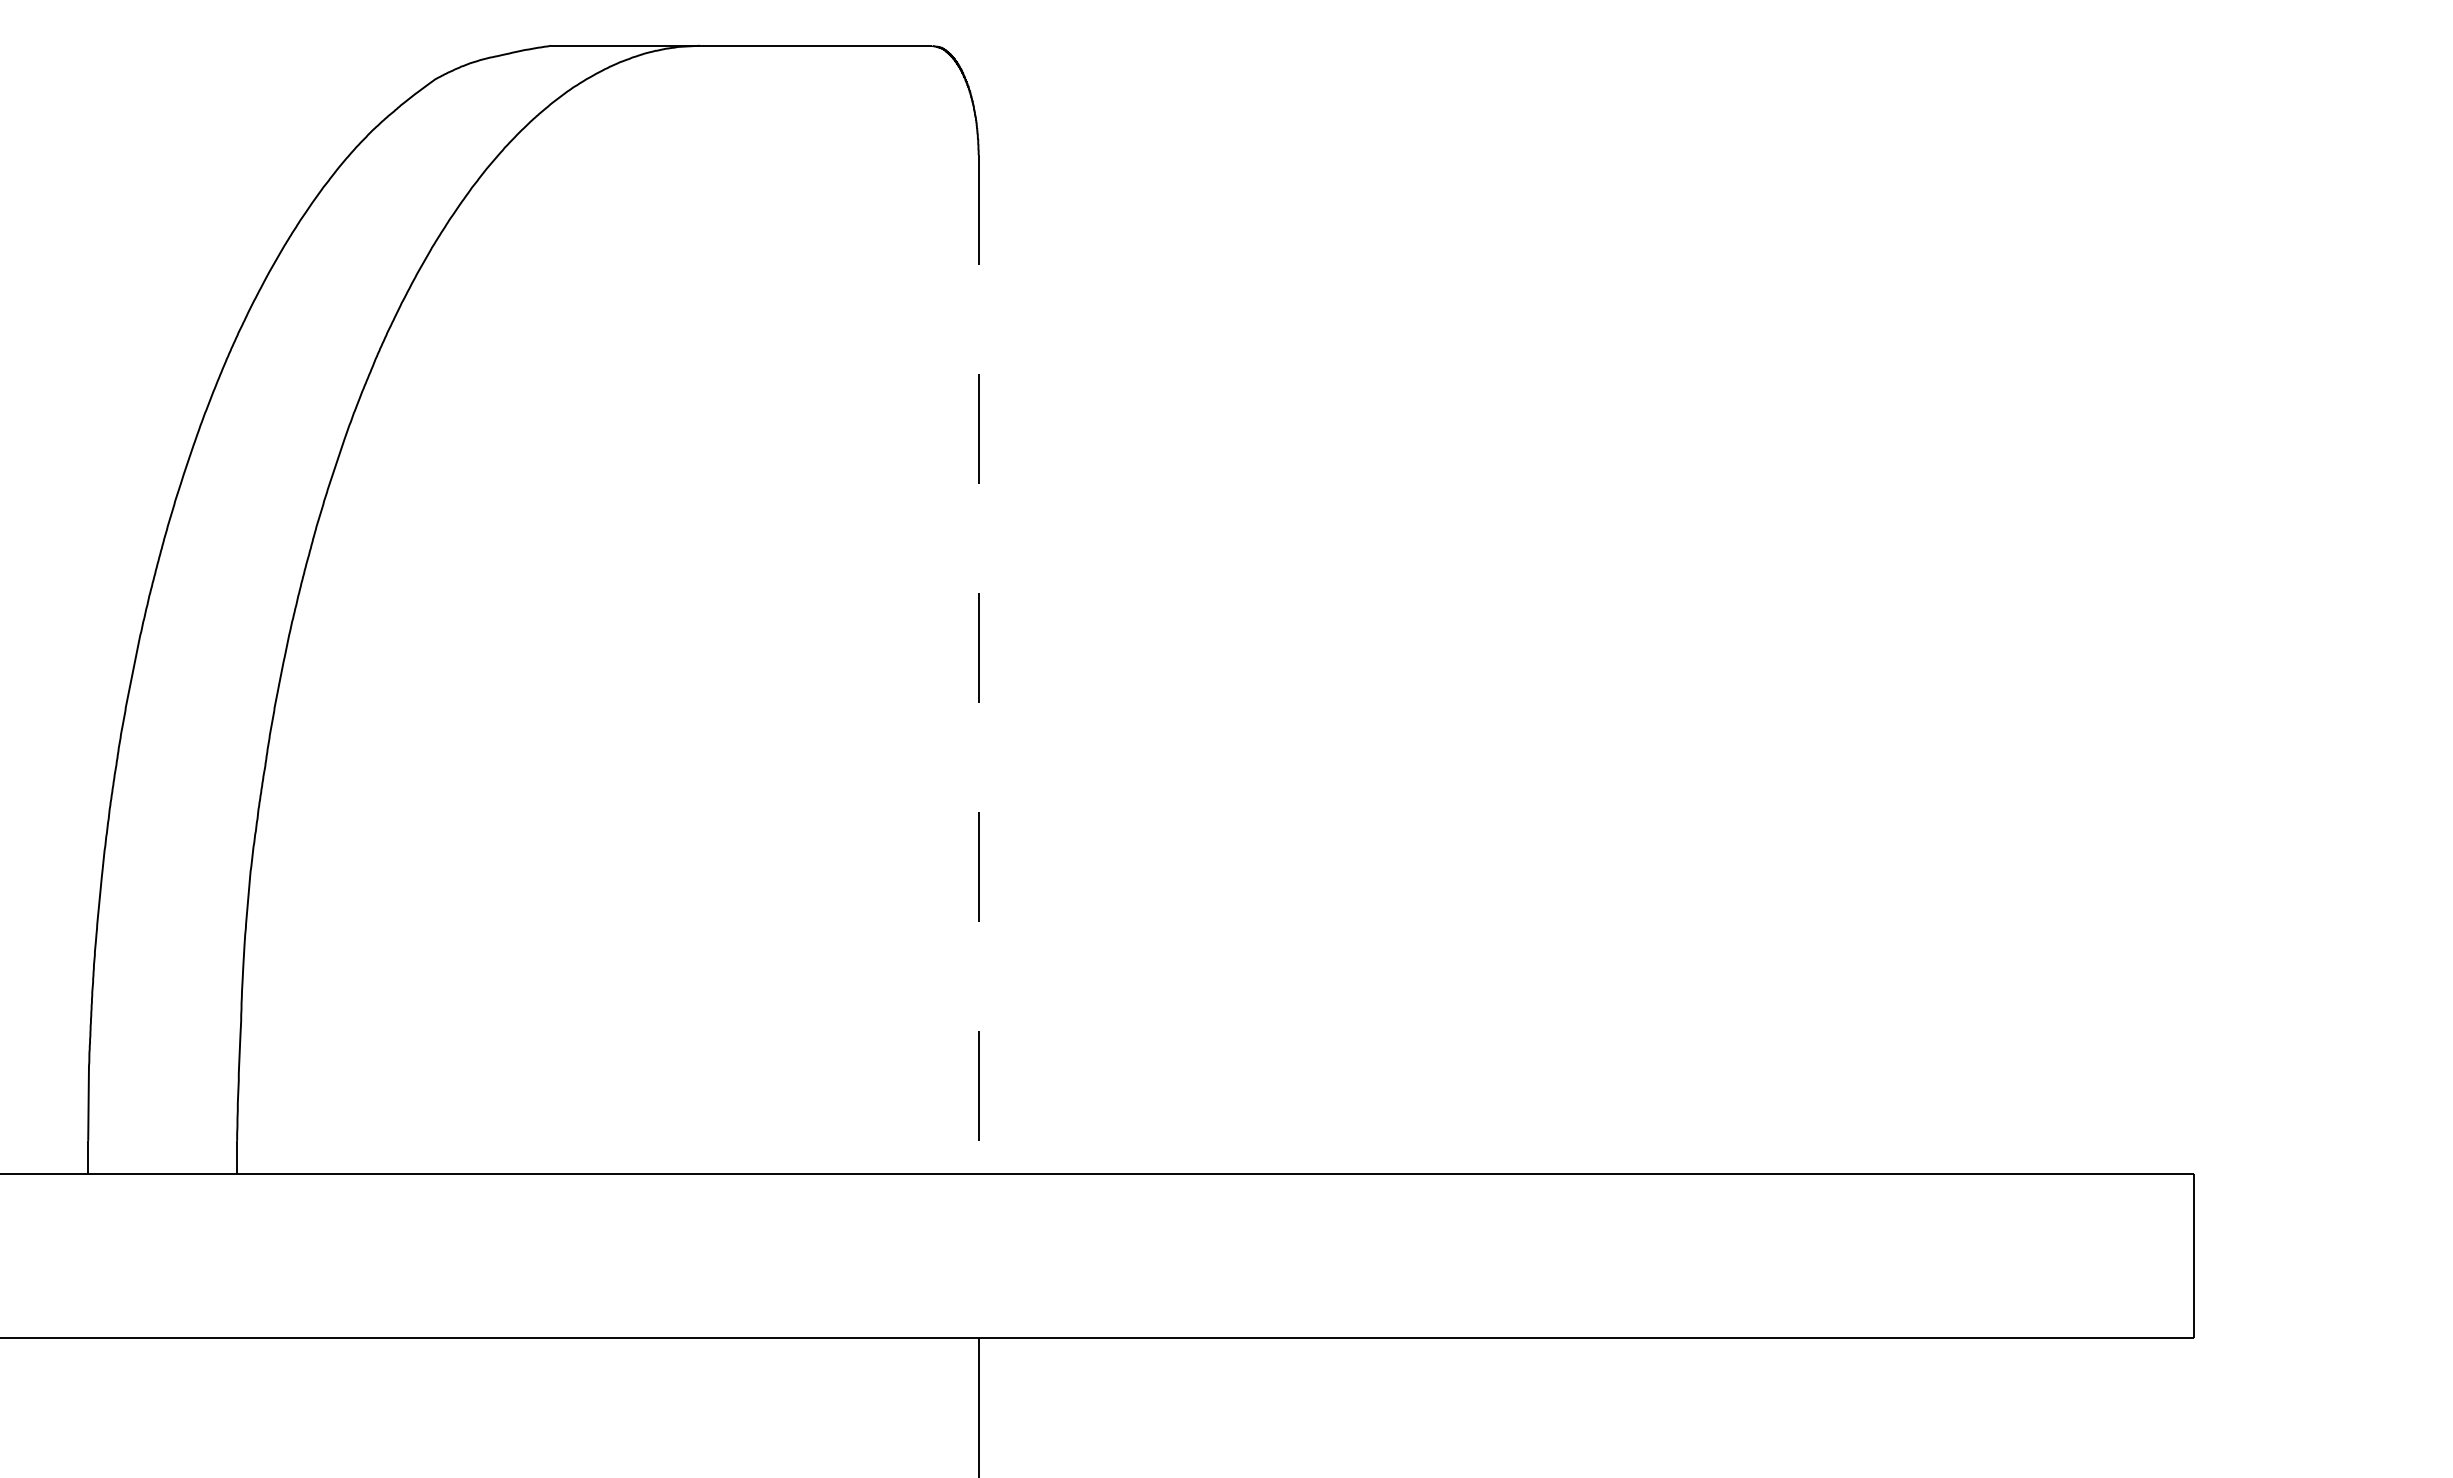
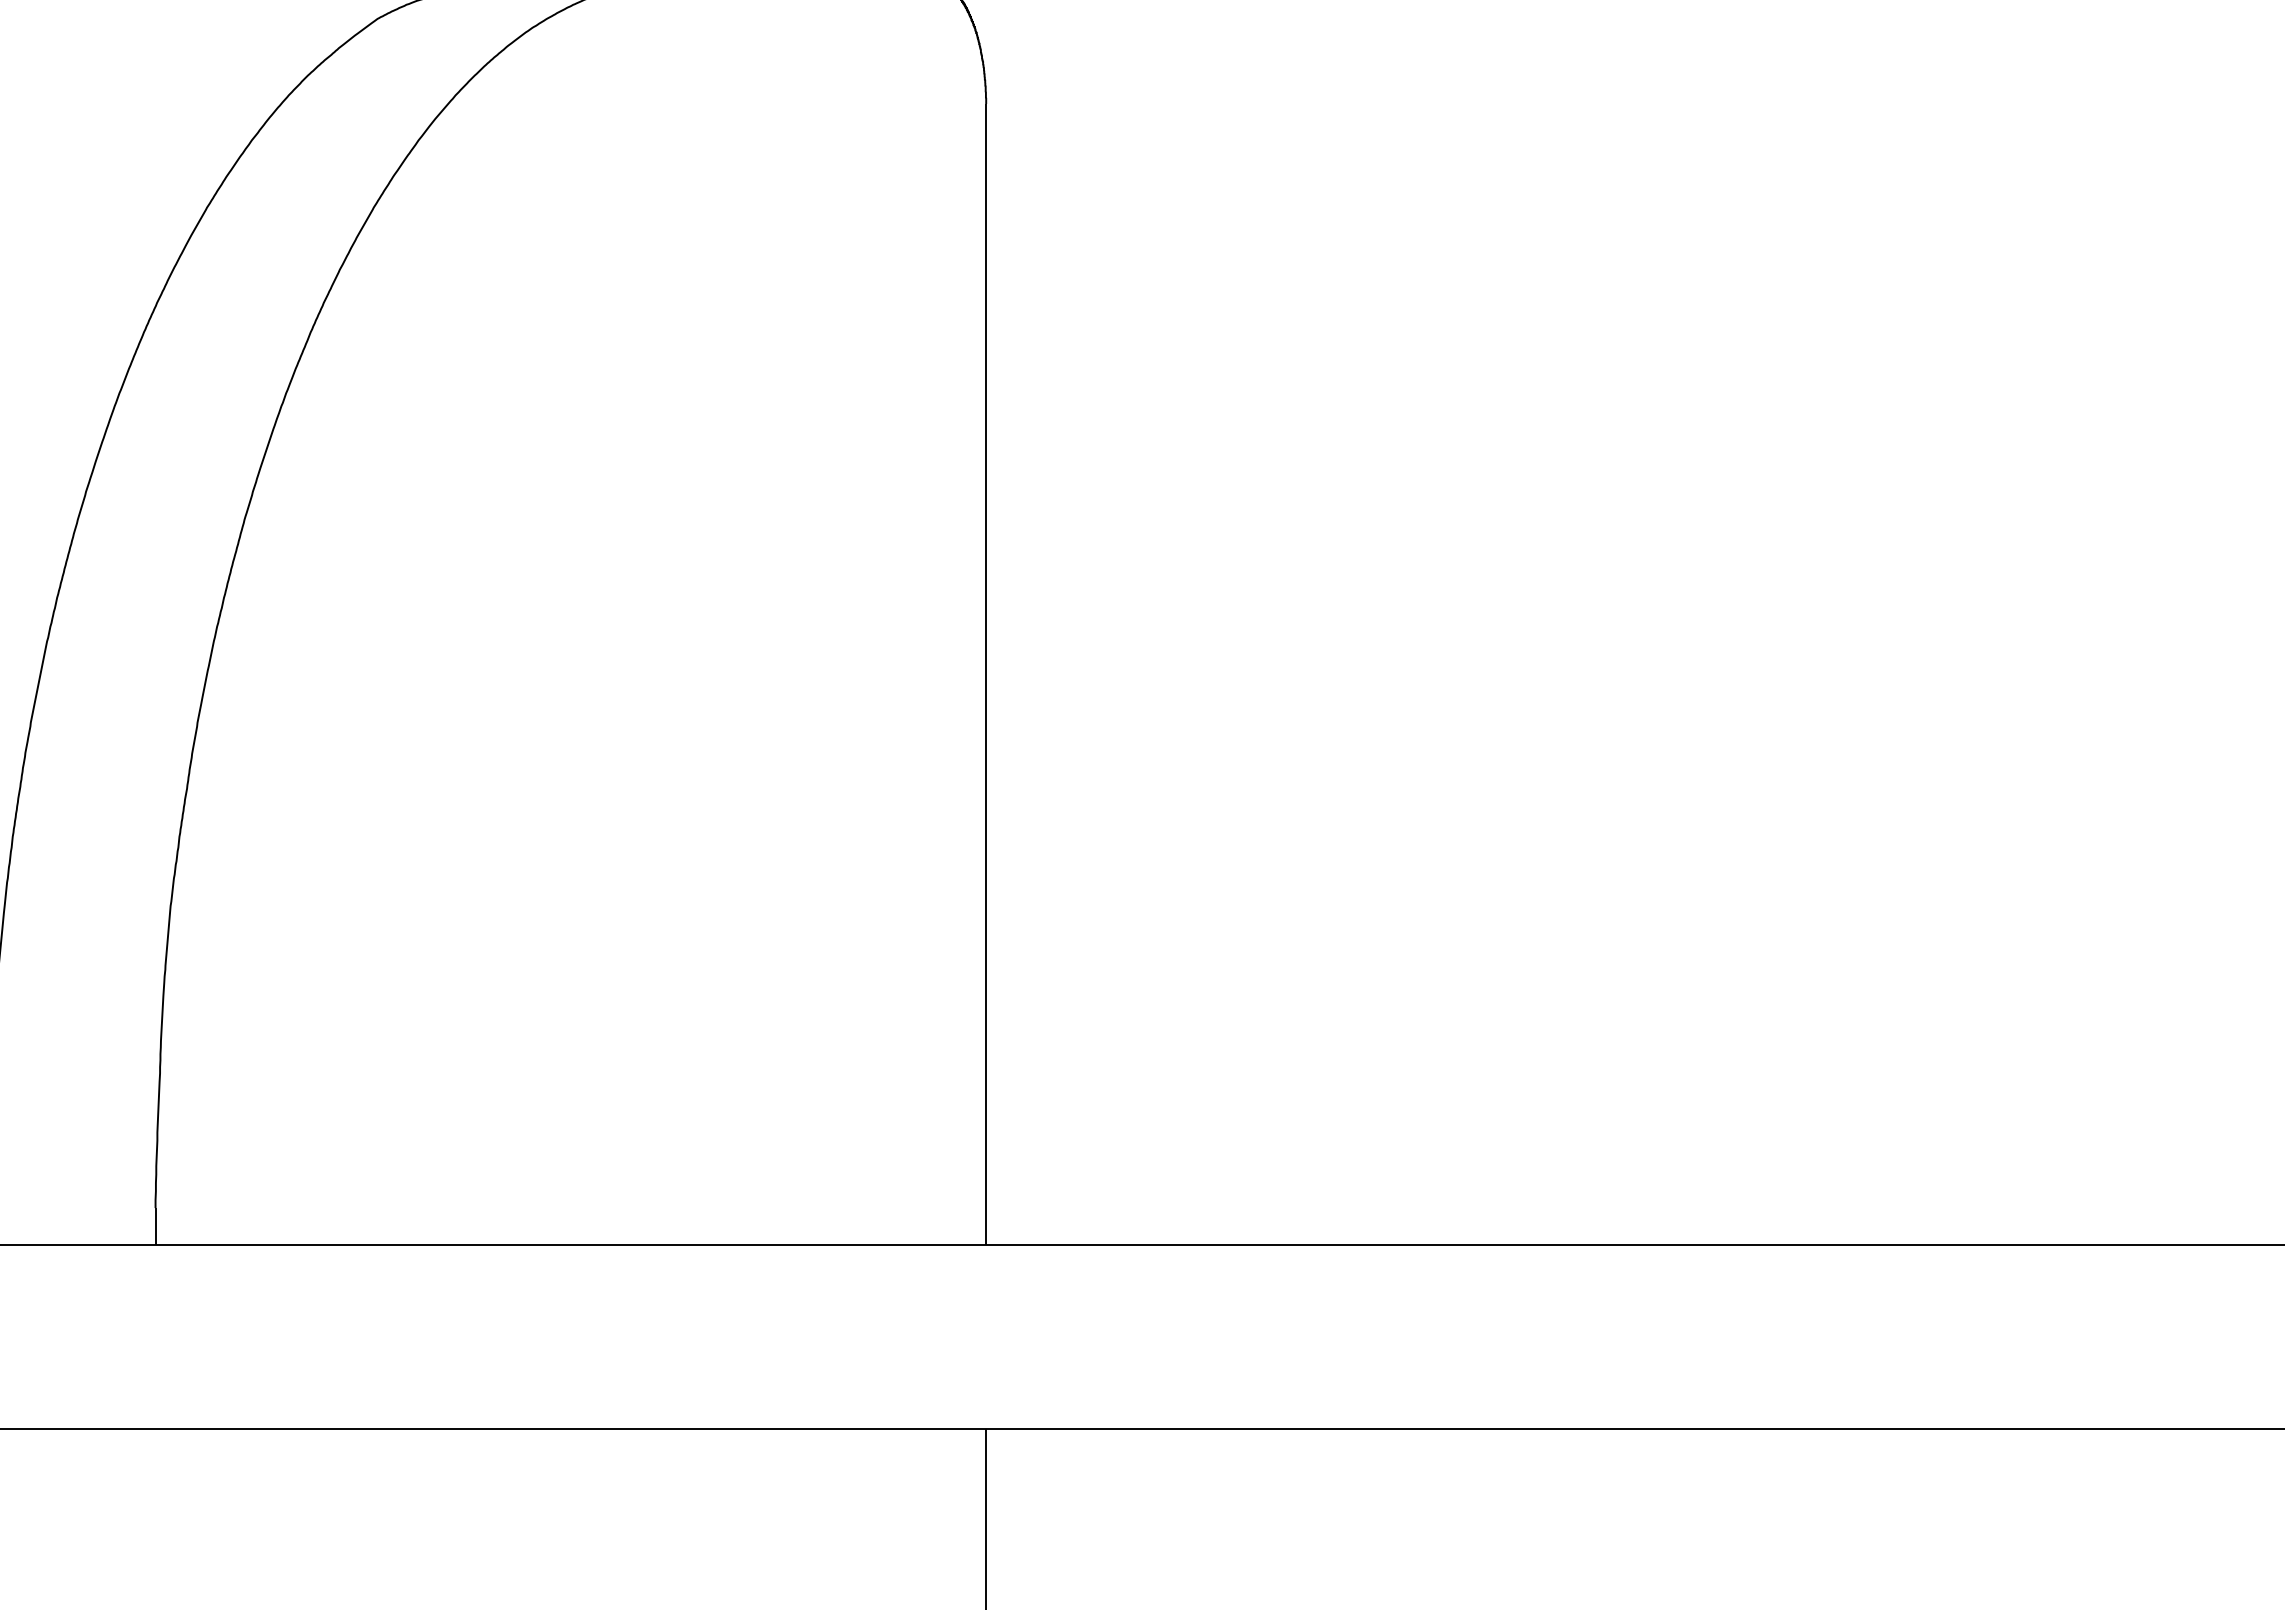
line: (978, 665) -> (986, 675), dashed -> solid

